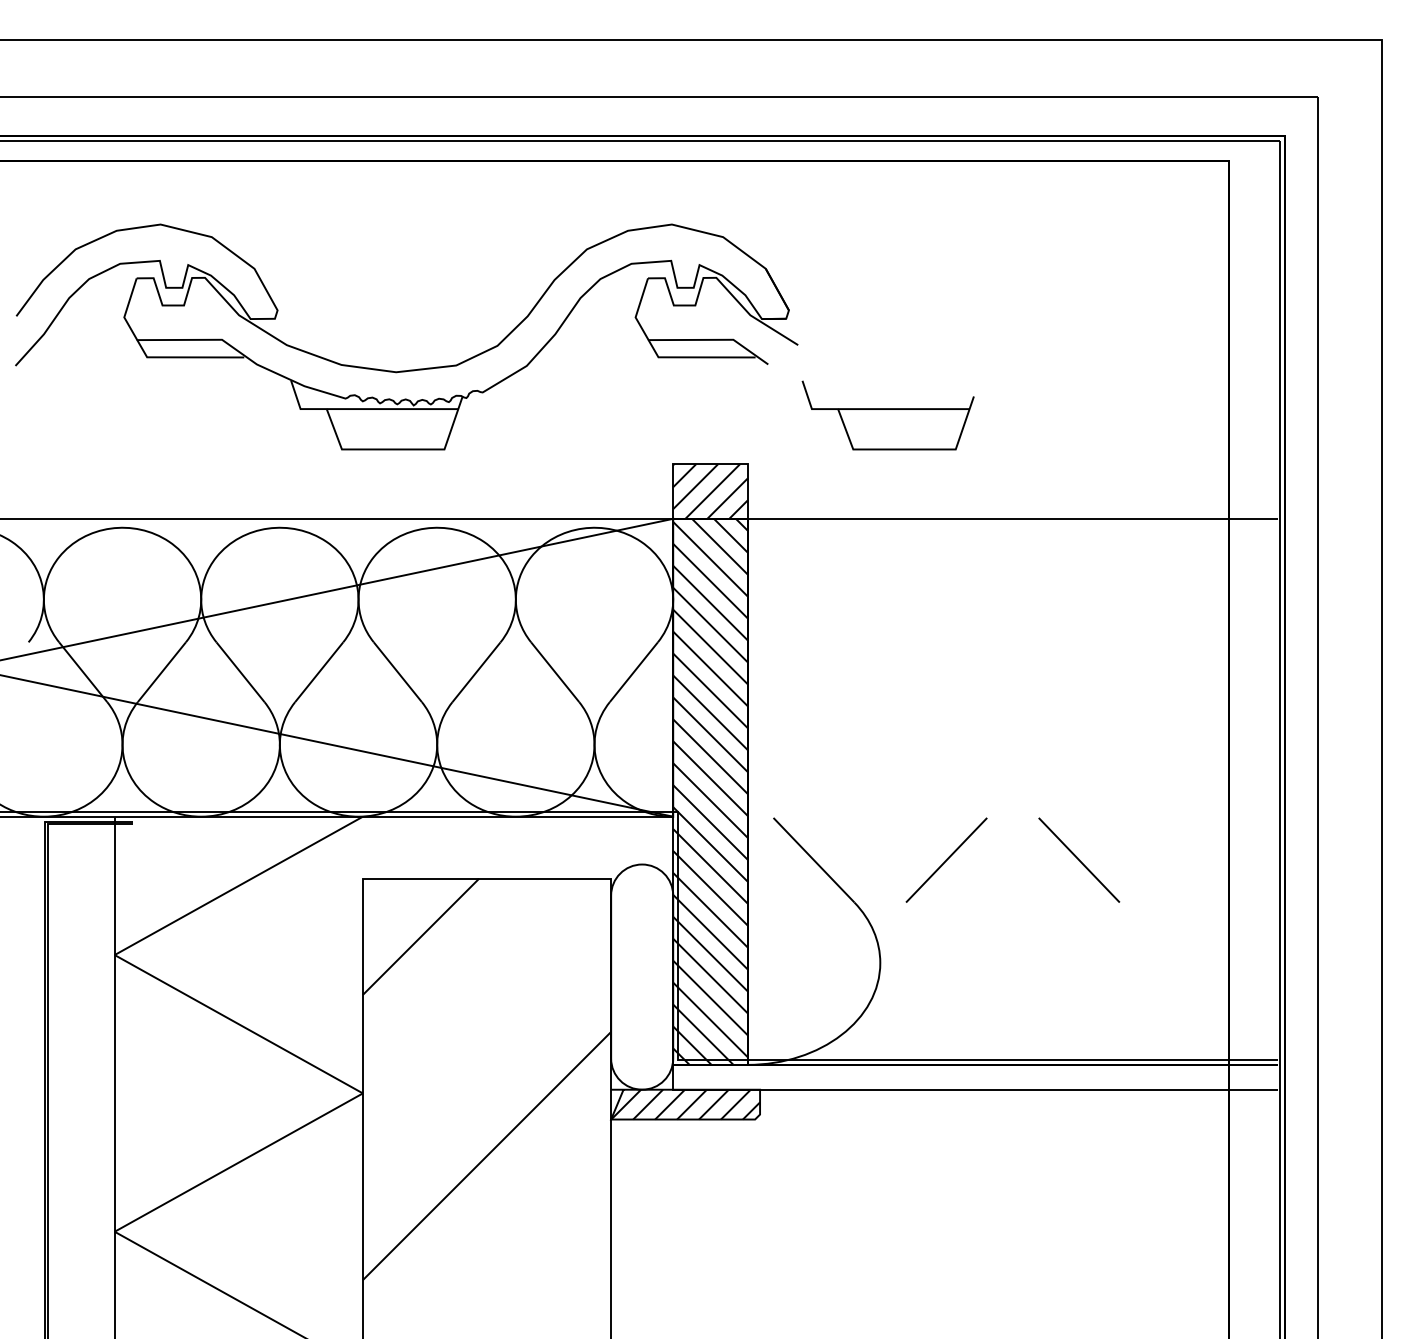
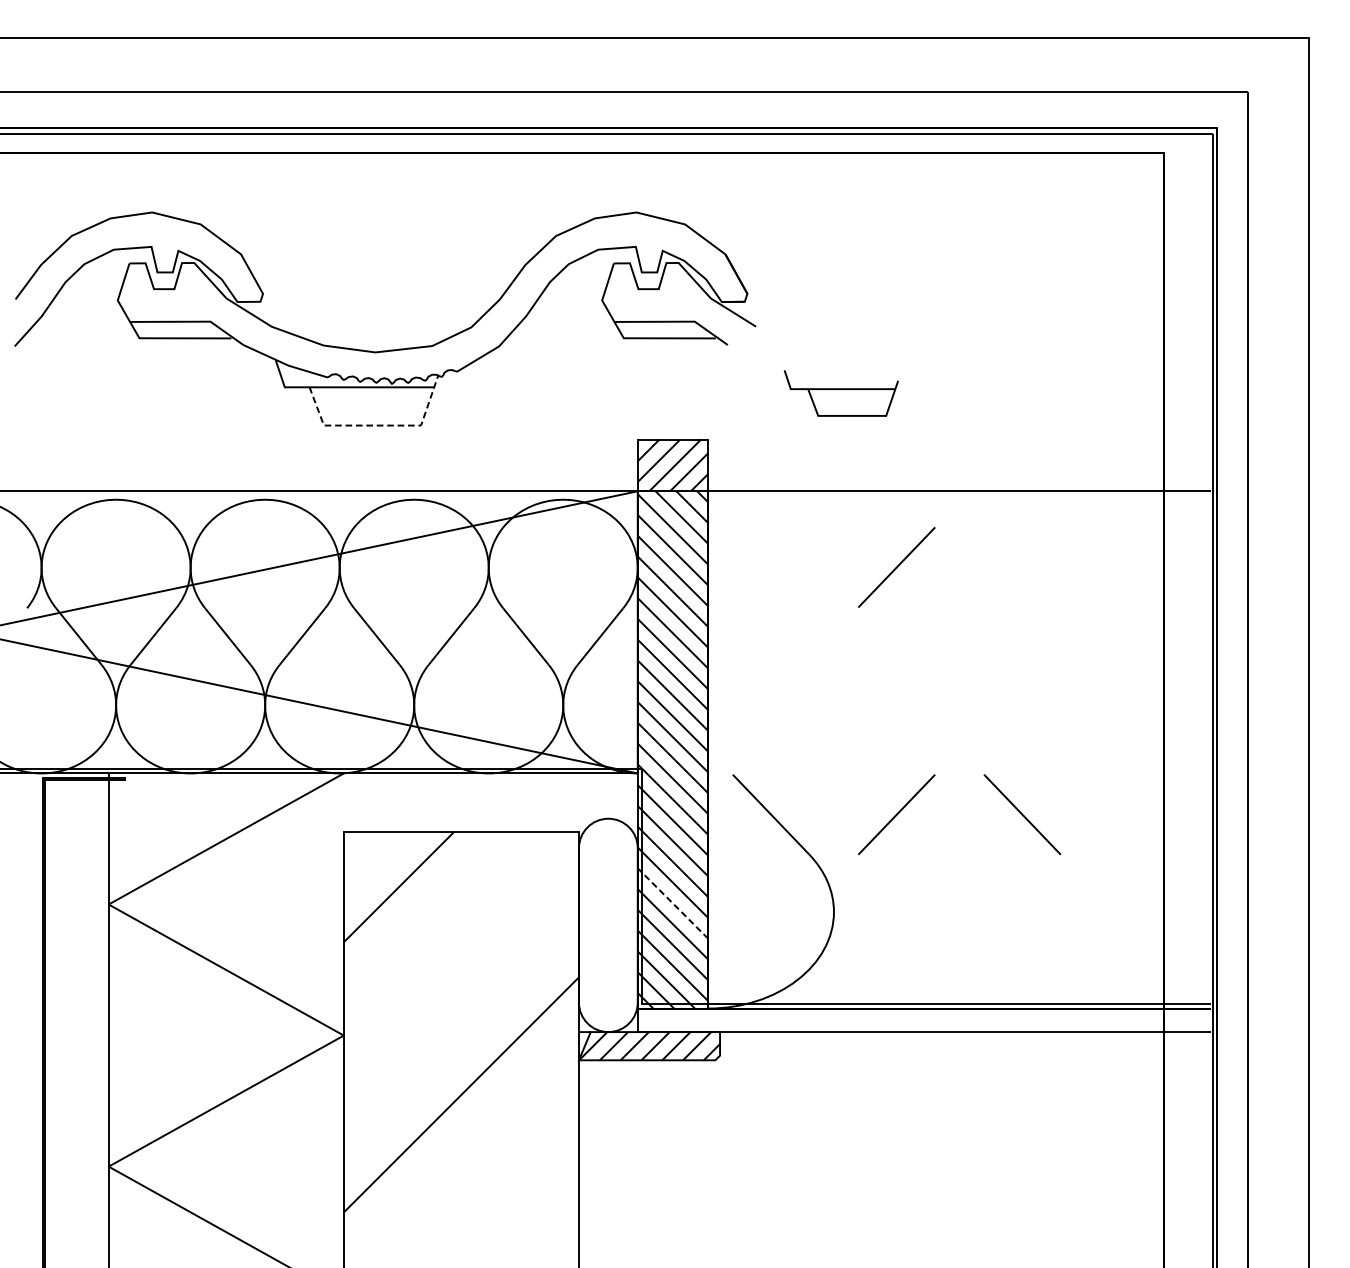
part: (887, 415) -> (840, 393), size x0.7
line: (399, 449) -> (378, 425), solid -> dashed
line: (946, 598) -> (896, 566), added
line: (710, 954) -> (673, 903), solid -> dashed

